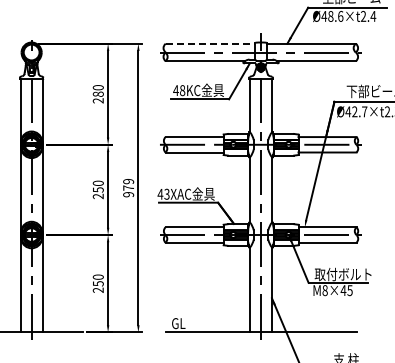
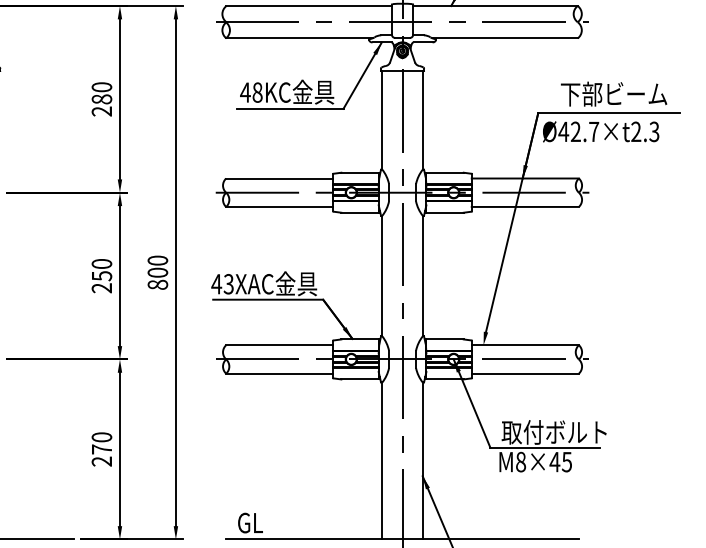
line: (210, 43) -> (309, 5), dashed -> solid
text: (128, 188) -> (157, 273), 979 -> 800
text: (98, 283) -> (102, 449), 250 -> 270

